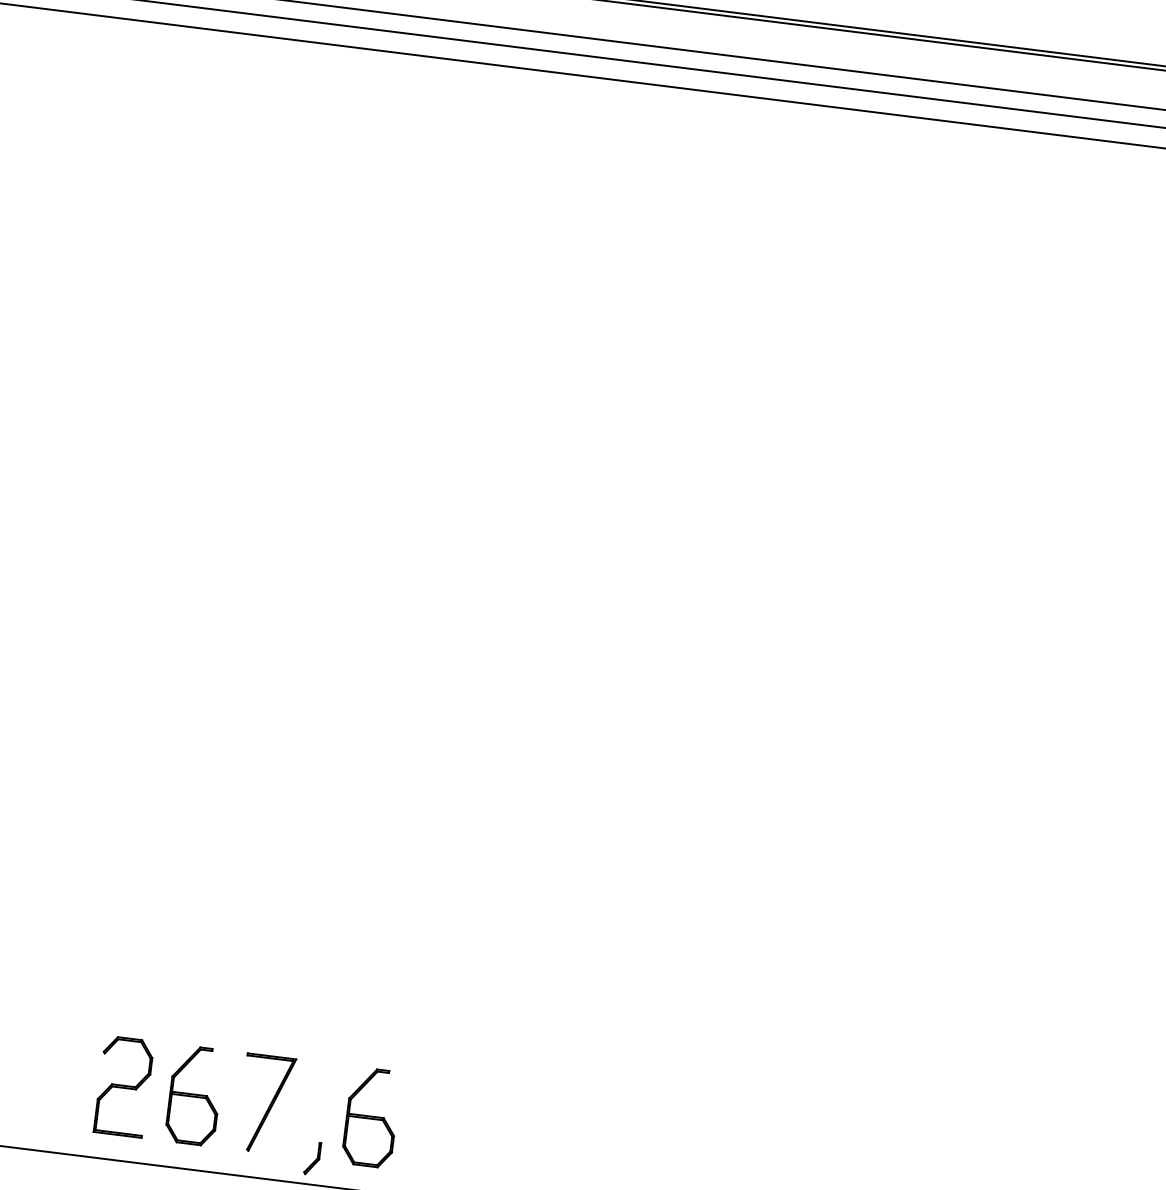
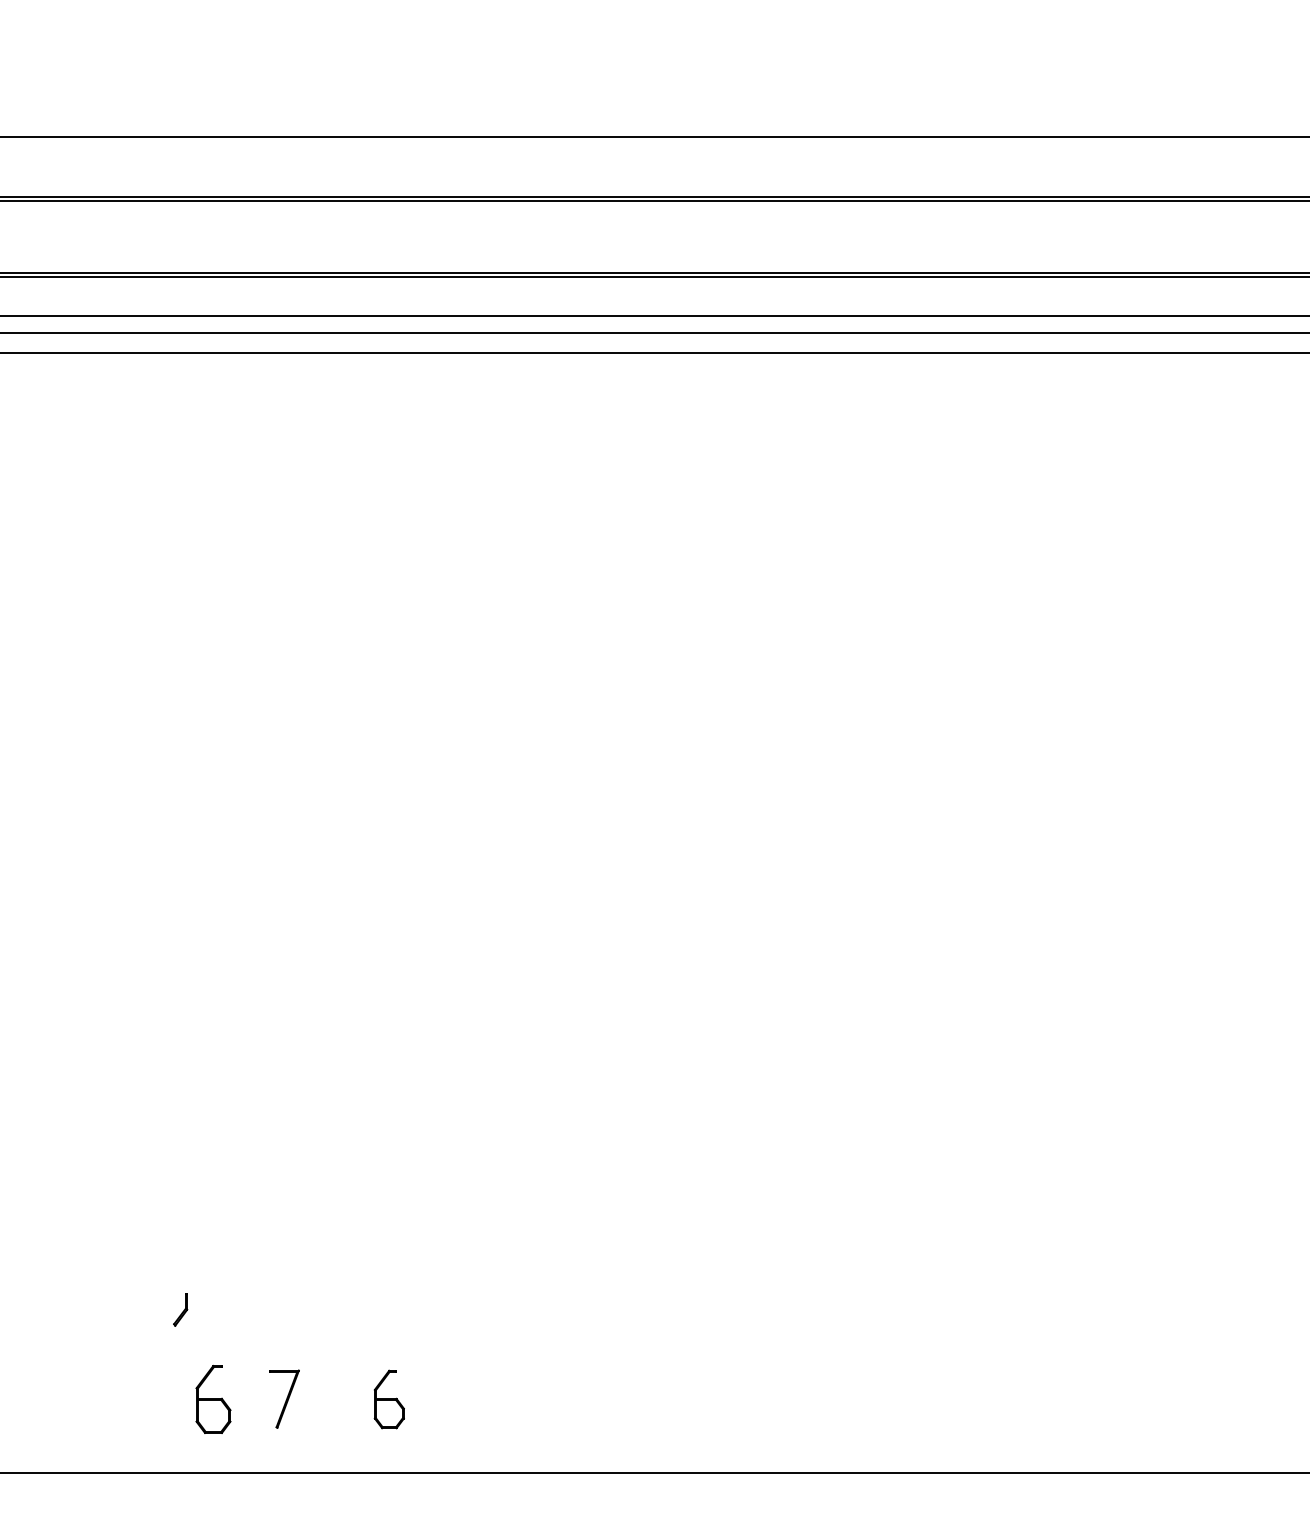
part: (124, 1085) -> (143, 1398), removed
part: (194, 1095) -> (213, 1399), size x0.7
part: (266, 1103) -> (284, 1398), size x0.6
part: (371, 1117) -> (389, 1399), size x0.6
part: (312, 1158) -> (180, 1309), moved

